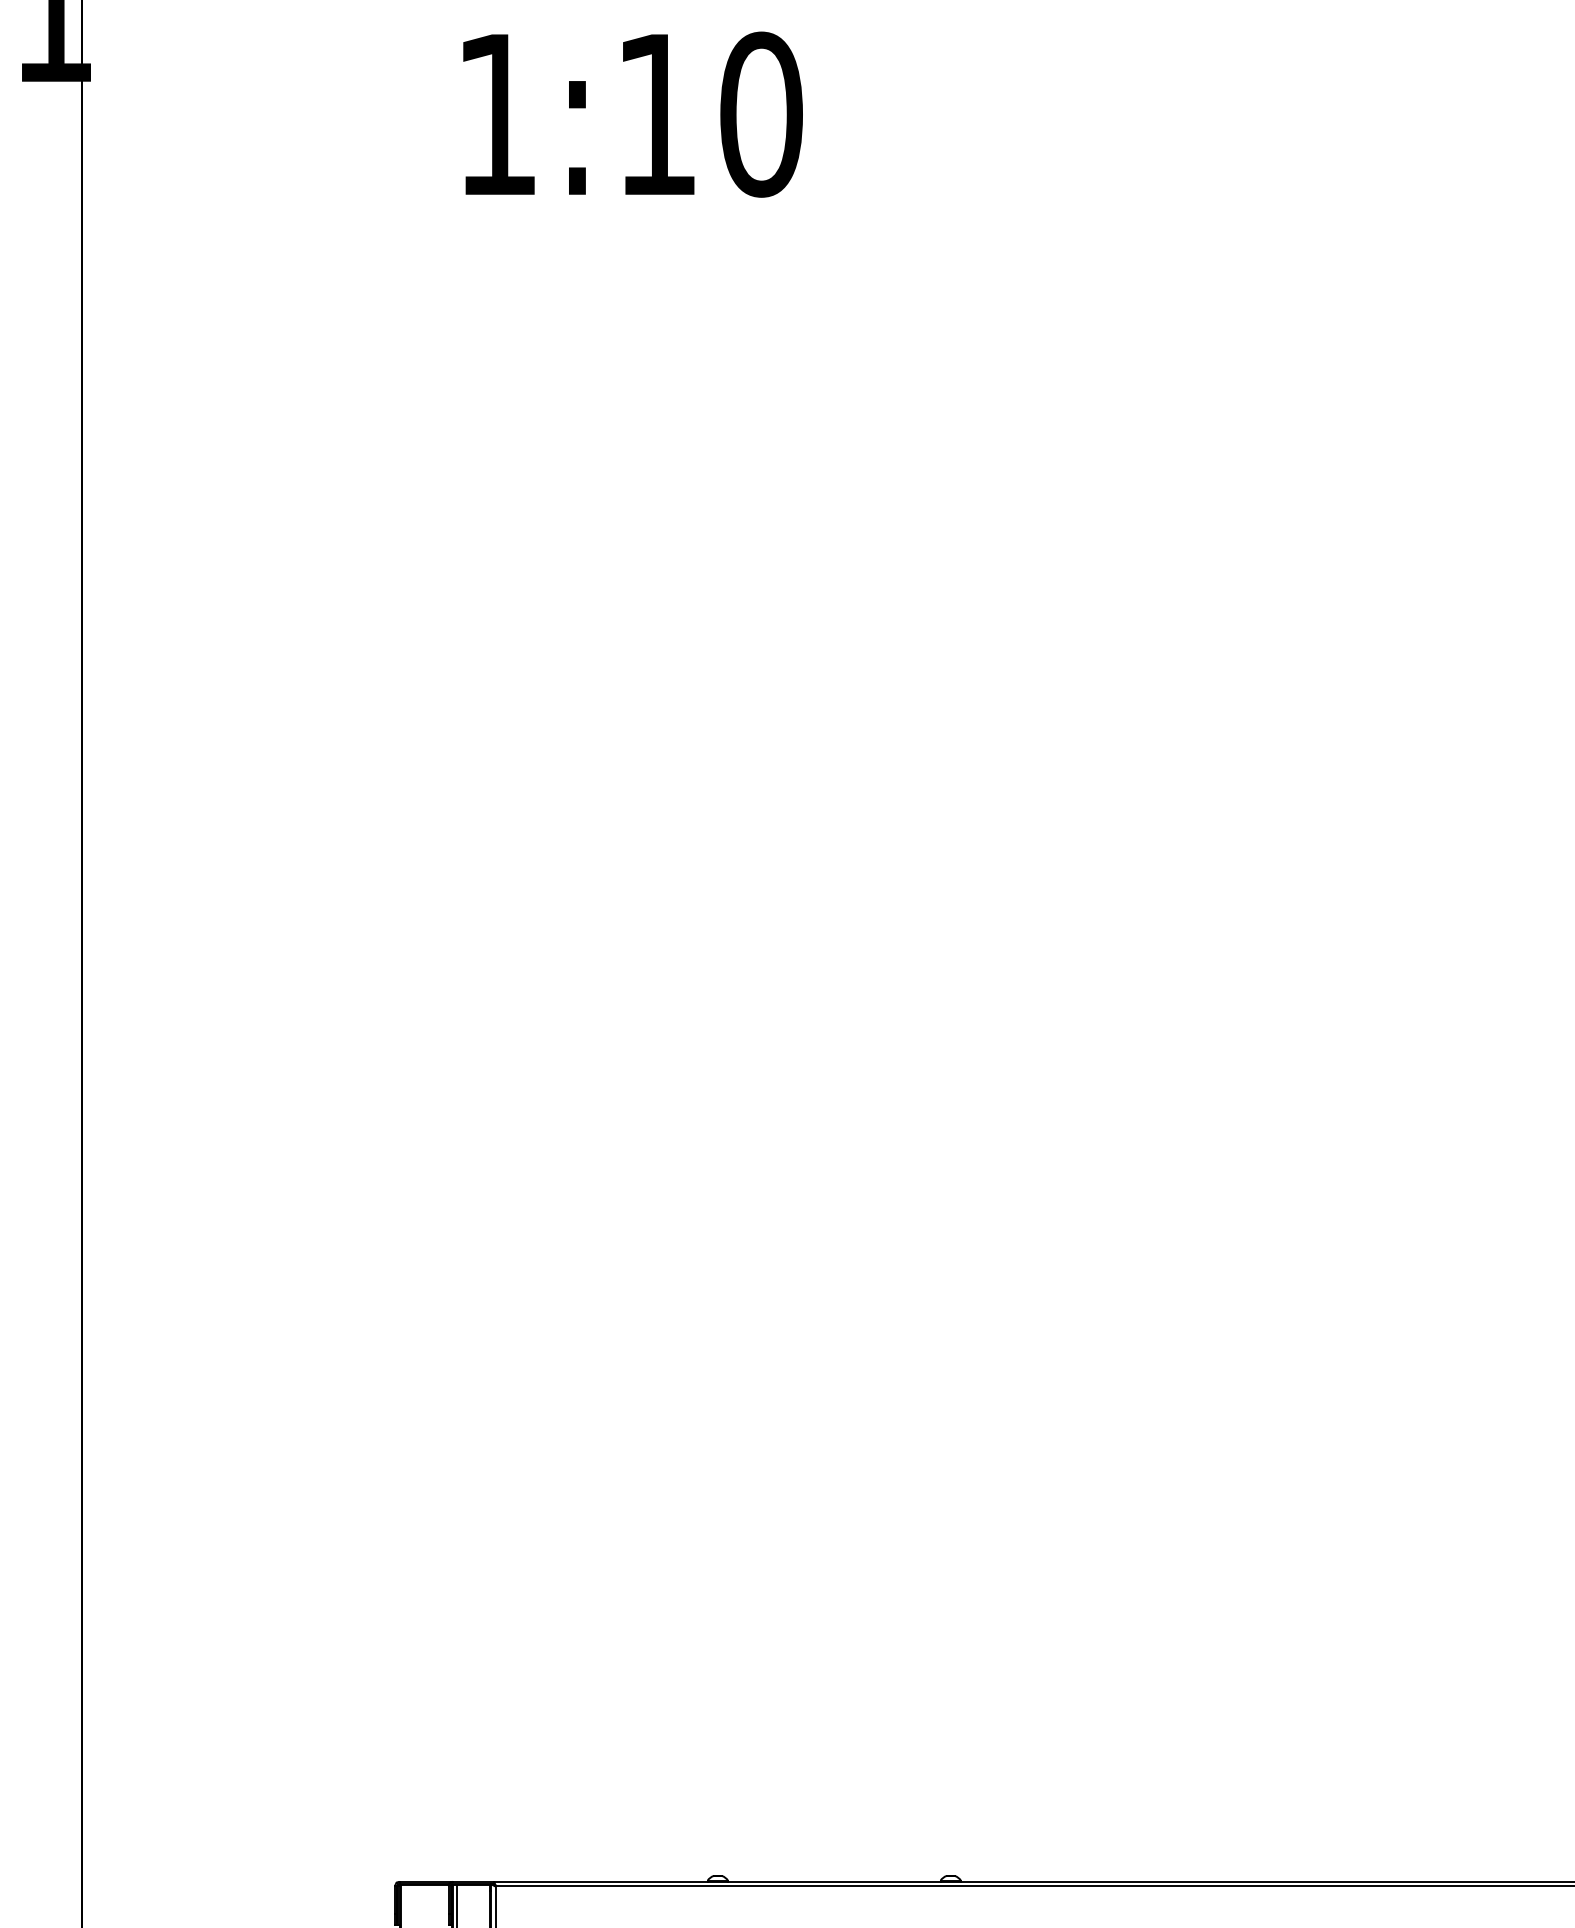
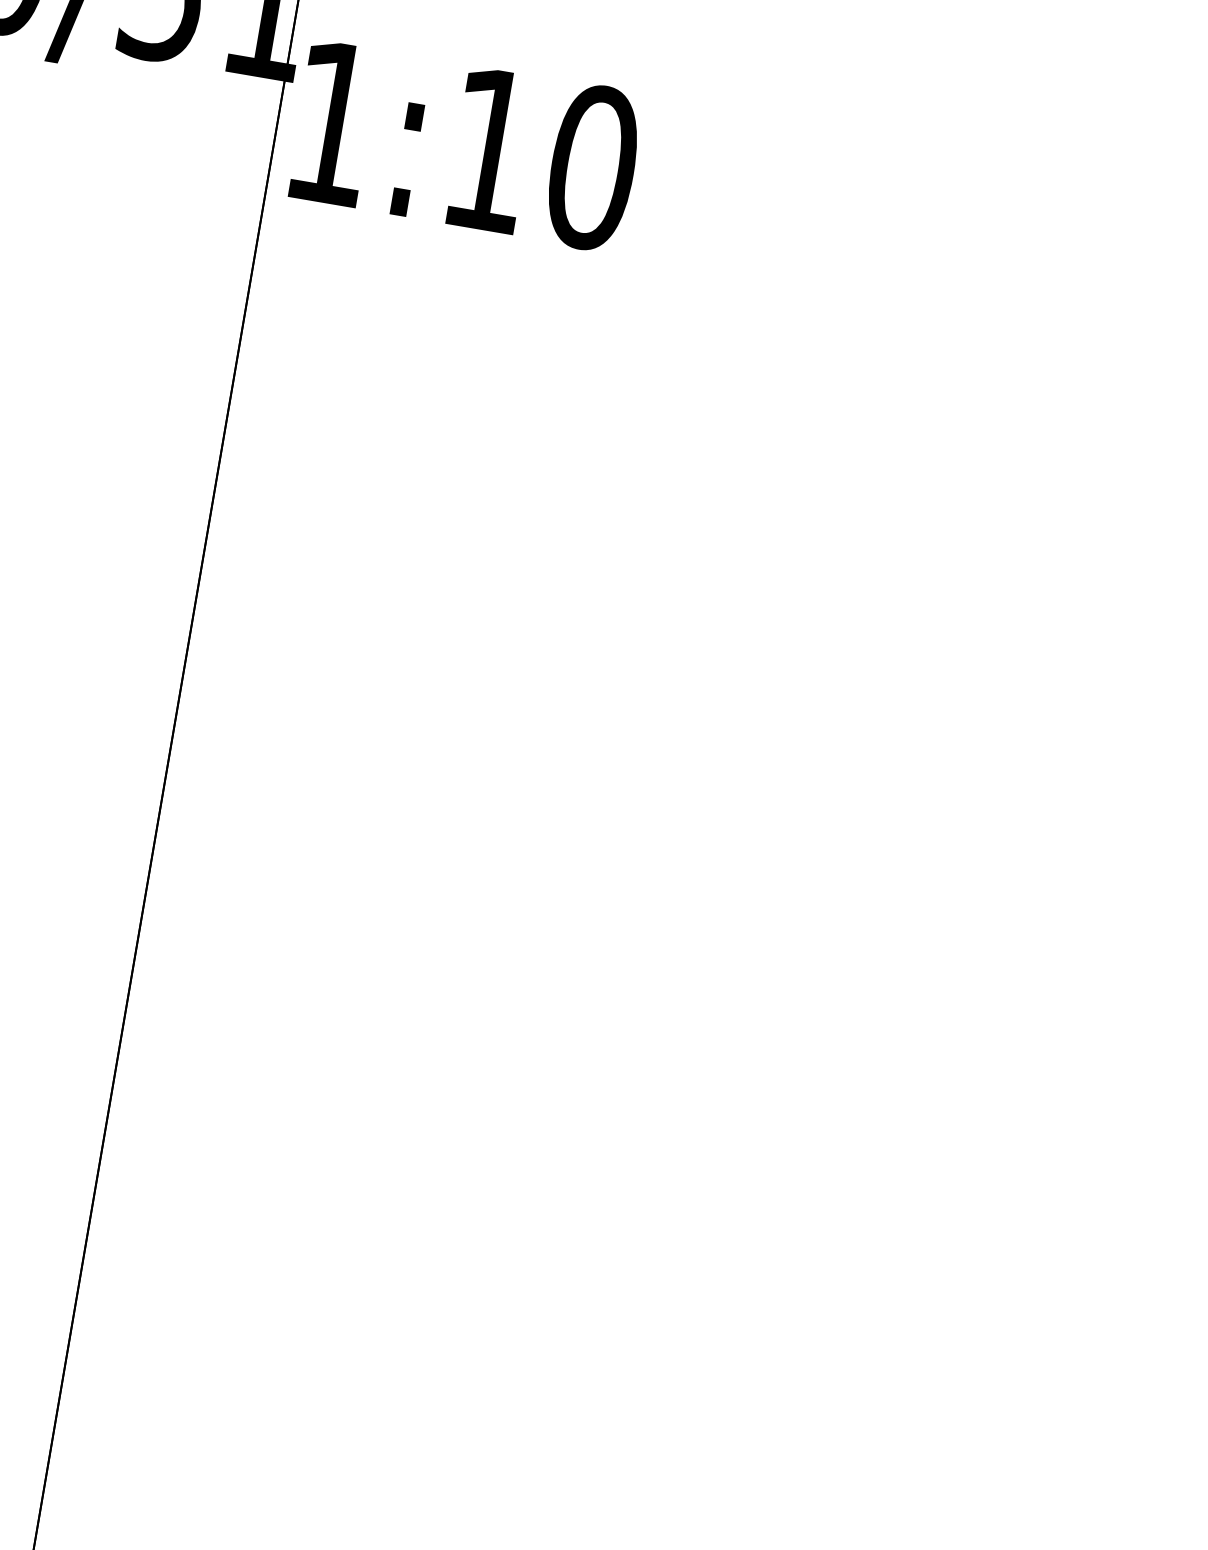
text: (632, 114) -> (465, 145), moved

